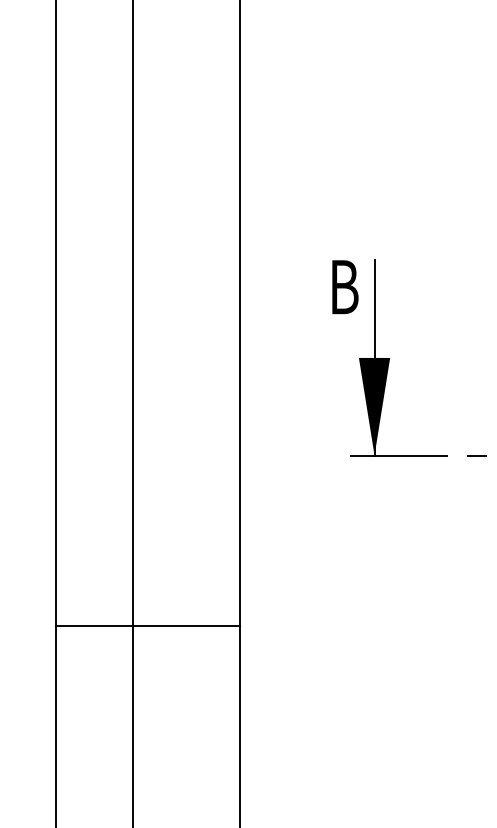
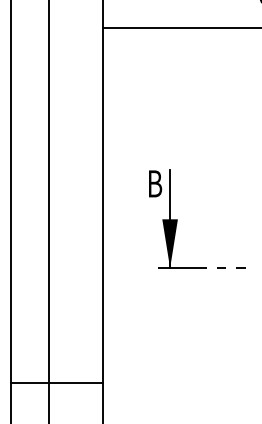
line: (147, 625) -> (56, 382), moved

